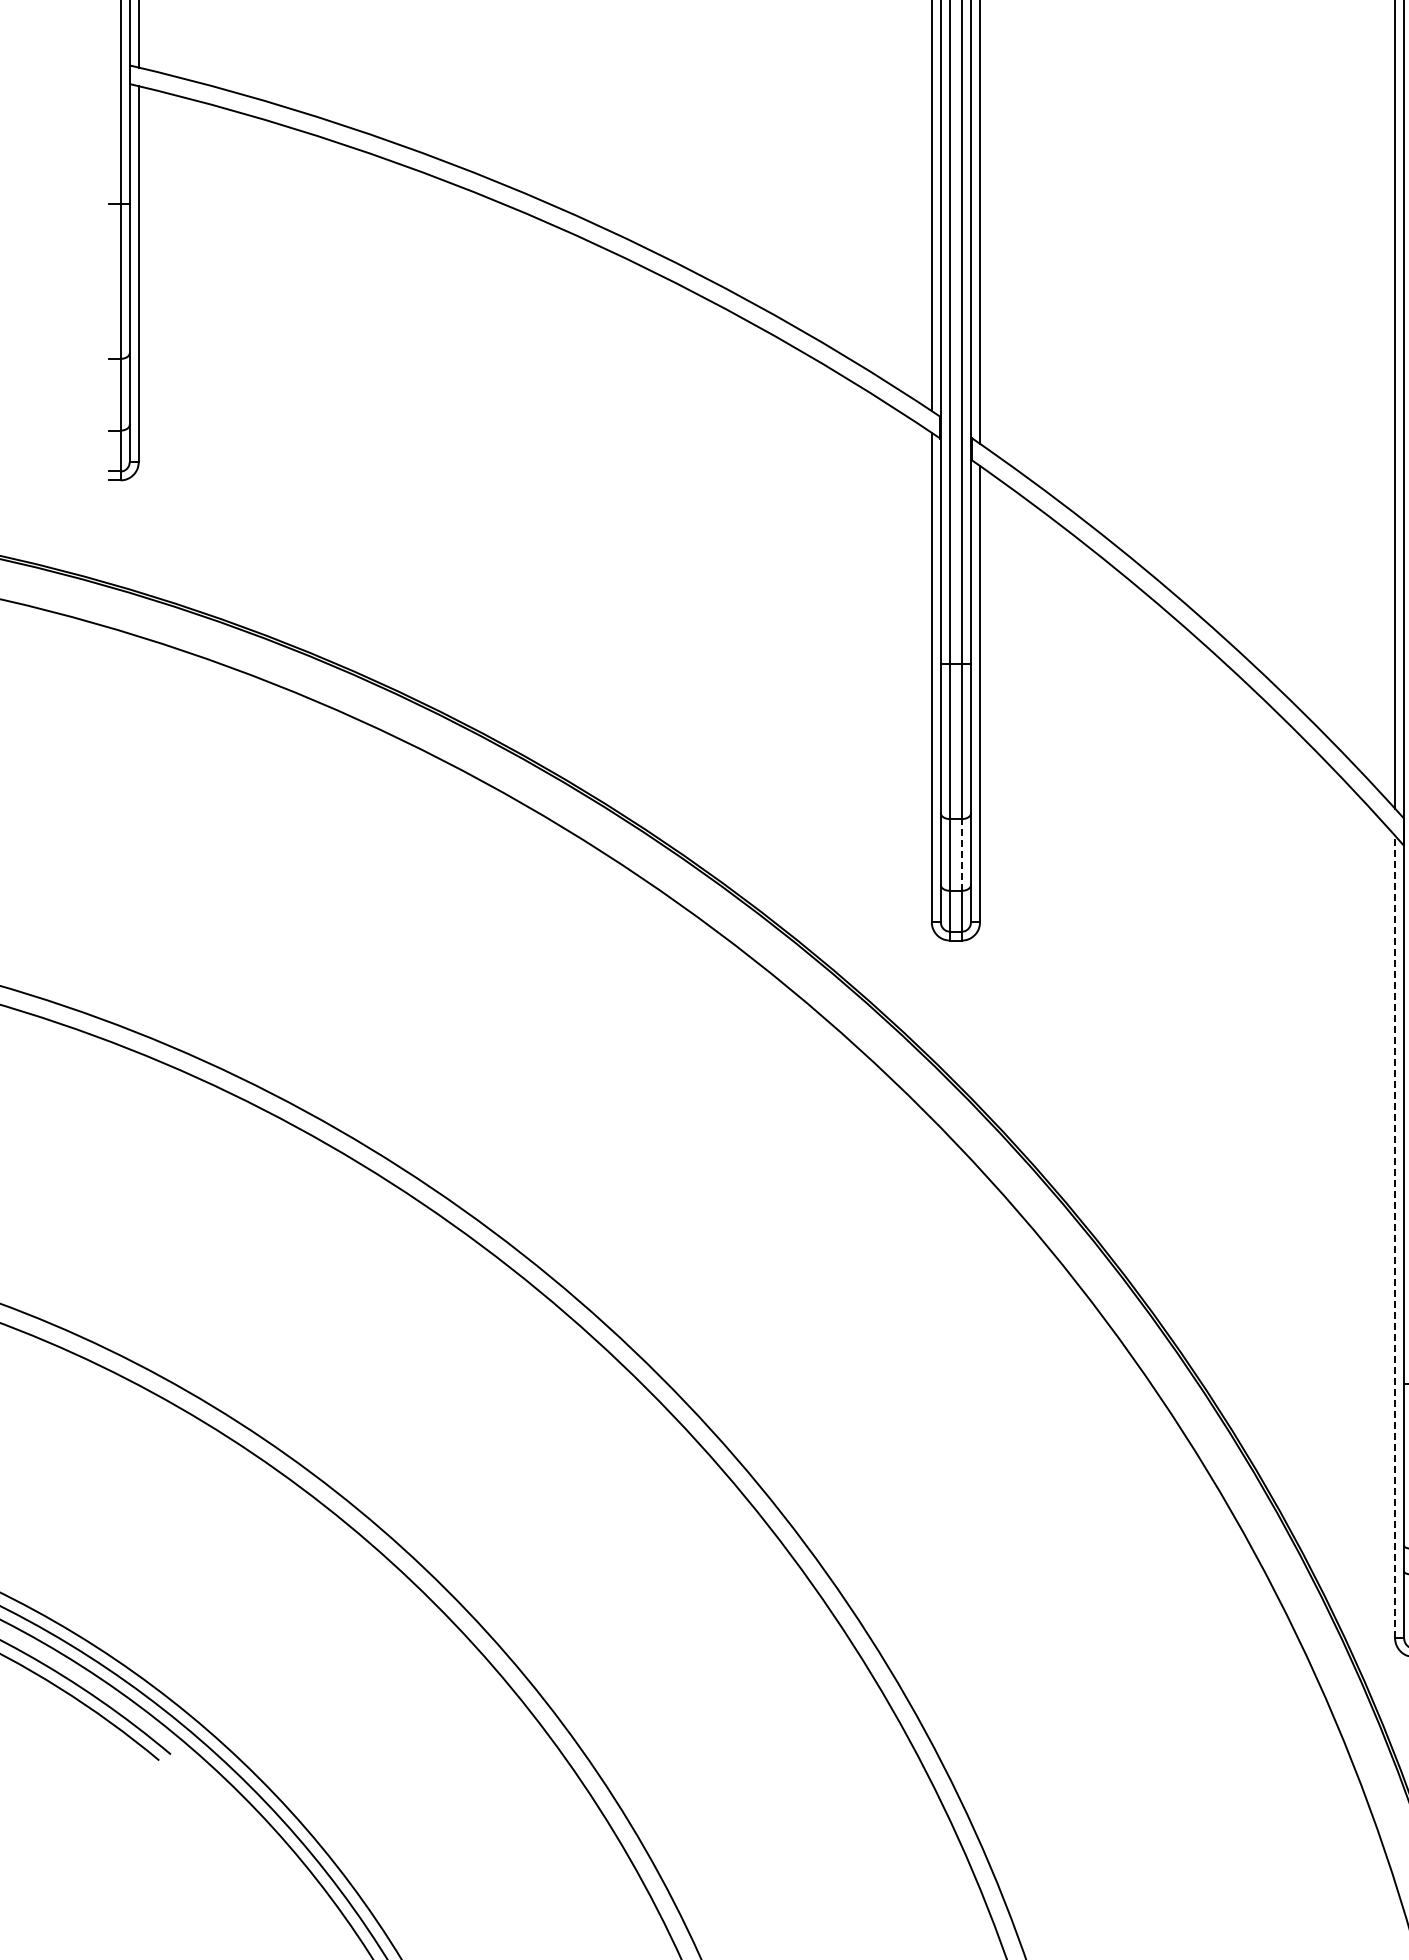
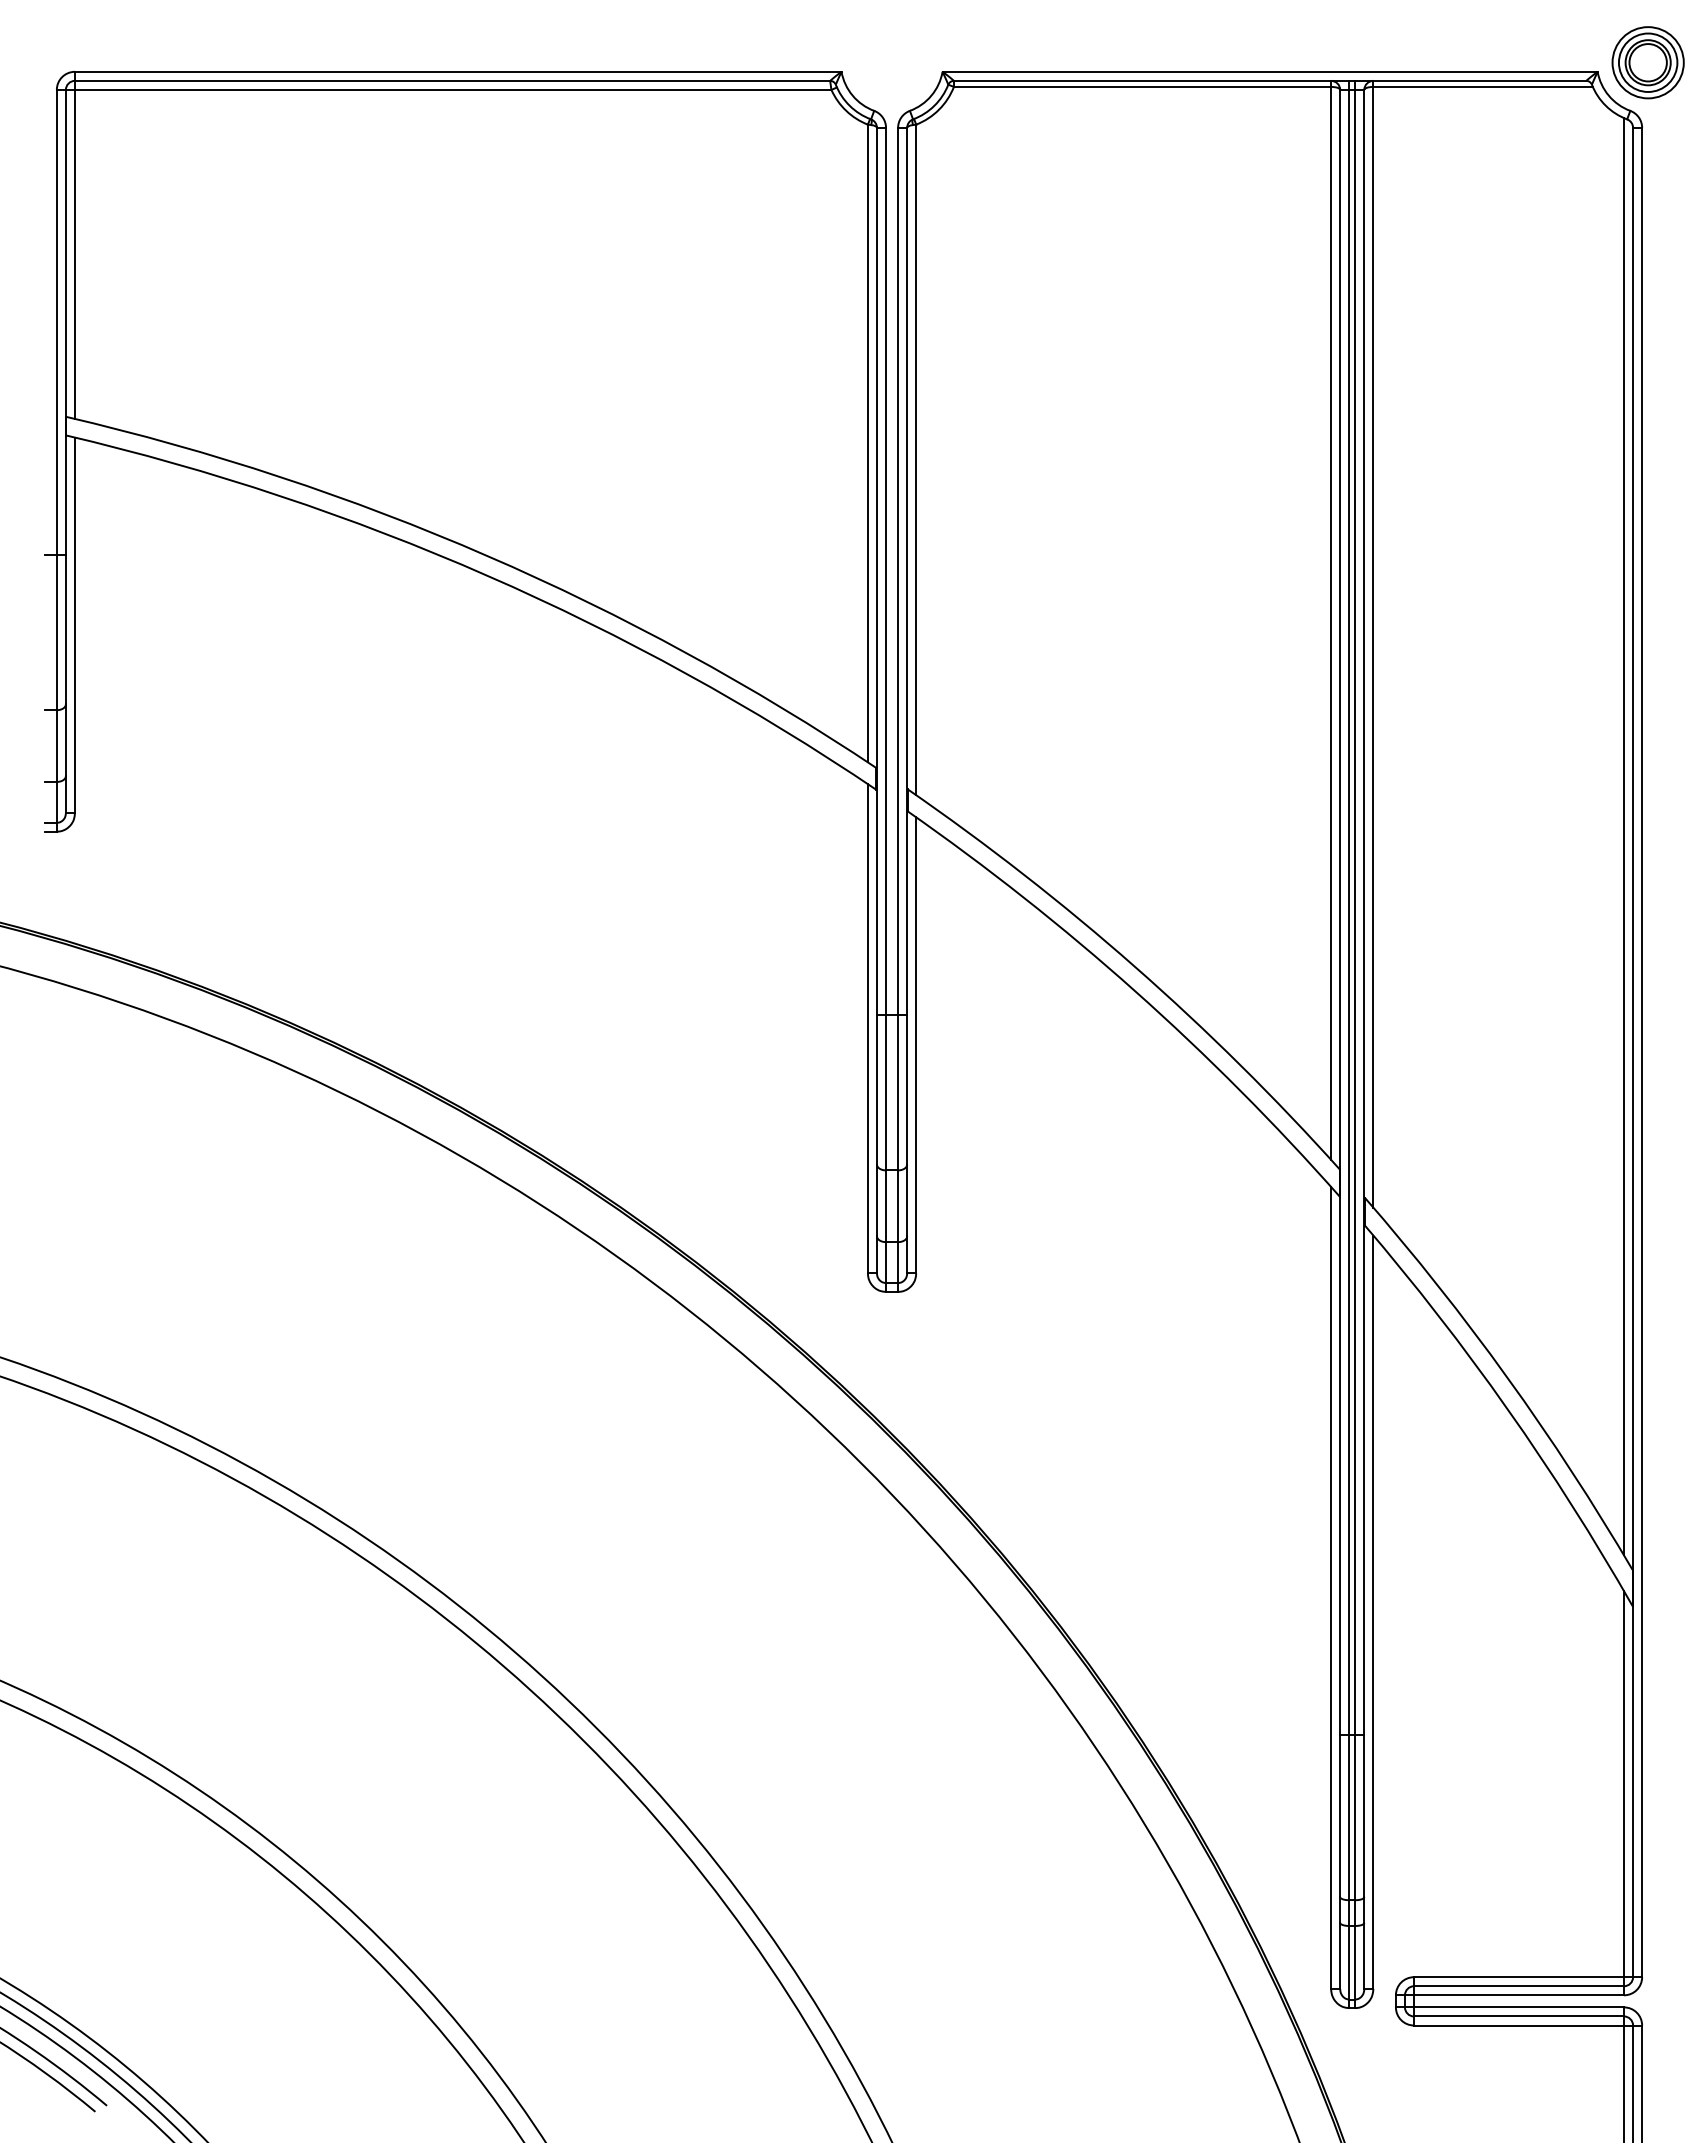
line: (962, 855) -> (898, 1206), dashed -> solid
line: (1395, 1236) -> (1331, 1587), dashed -> solid

